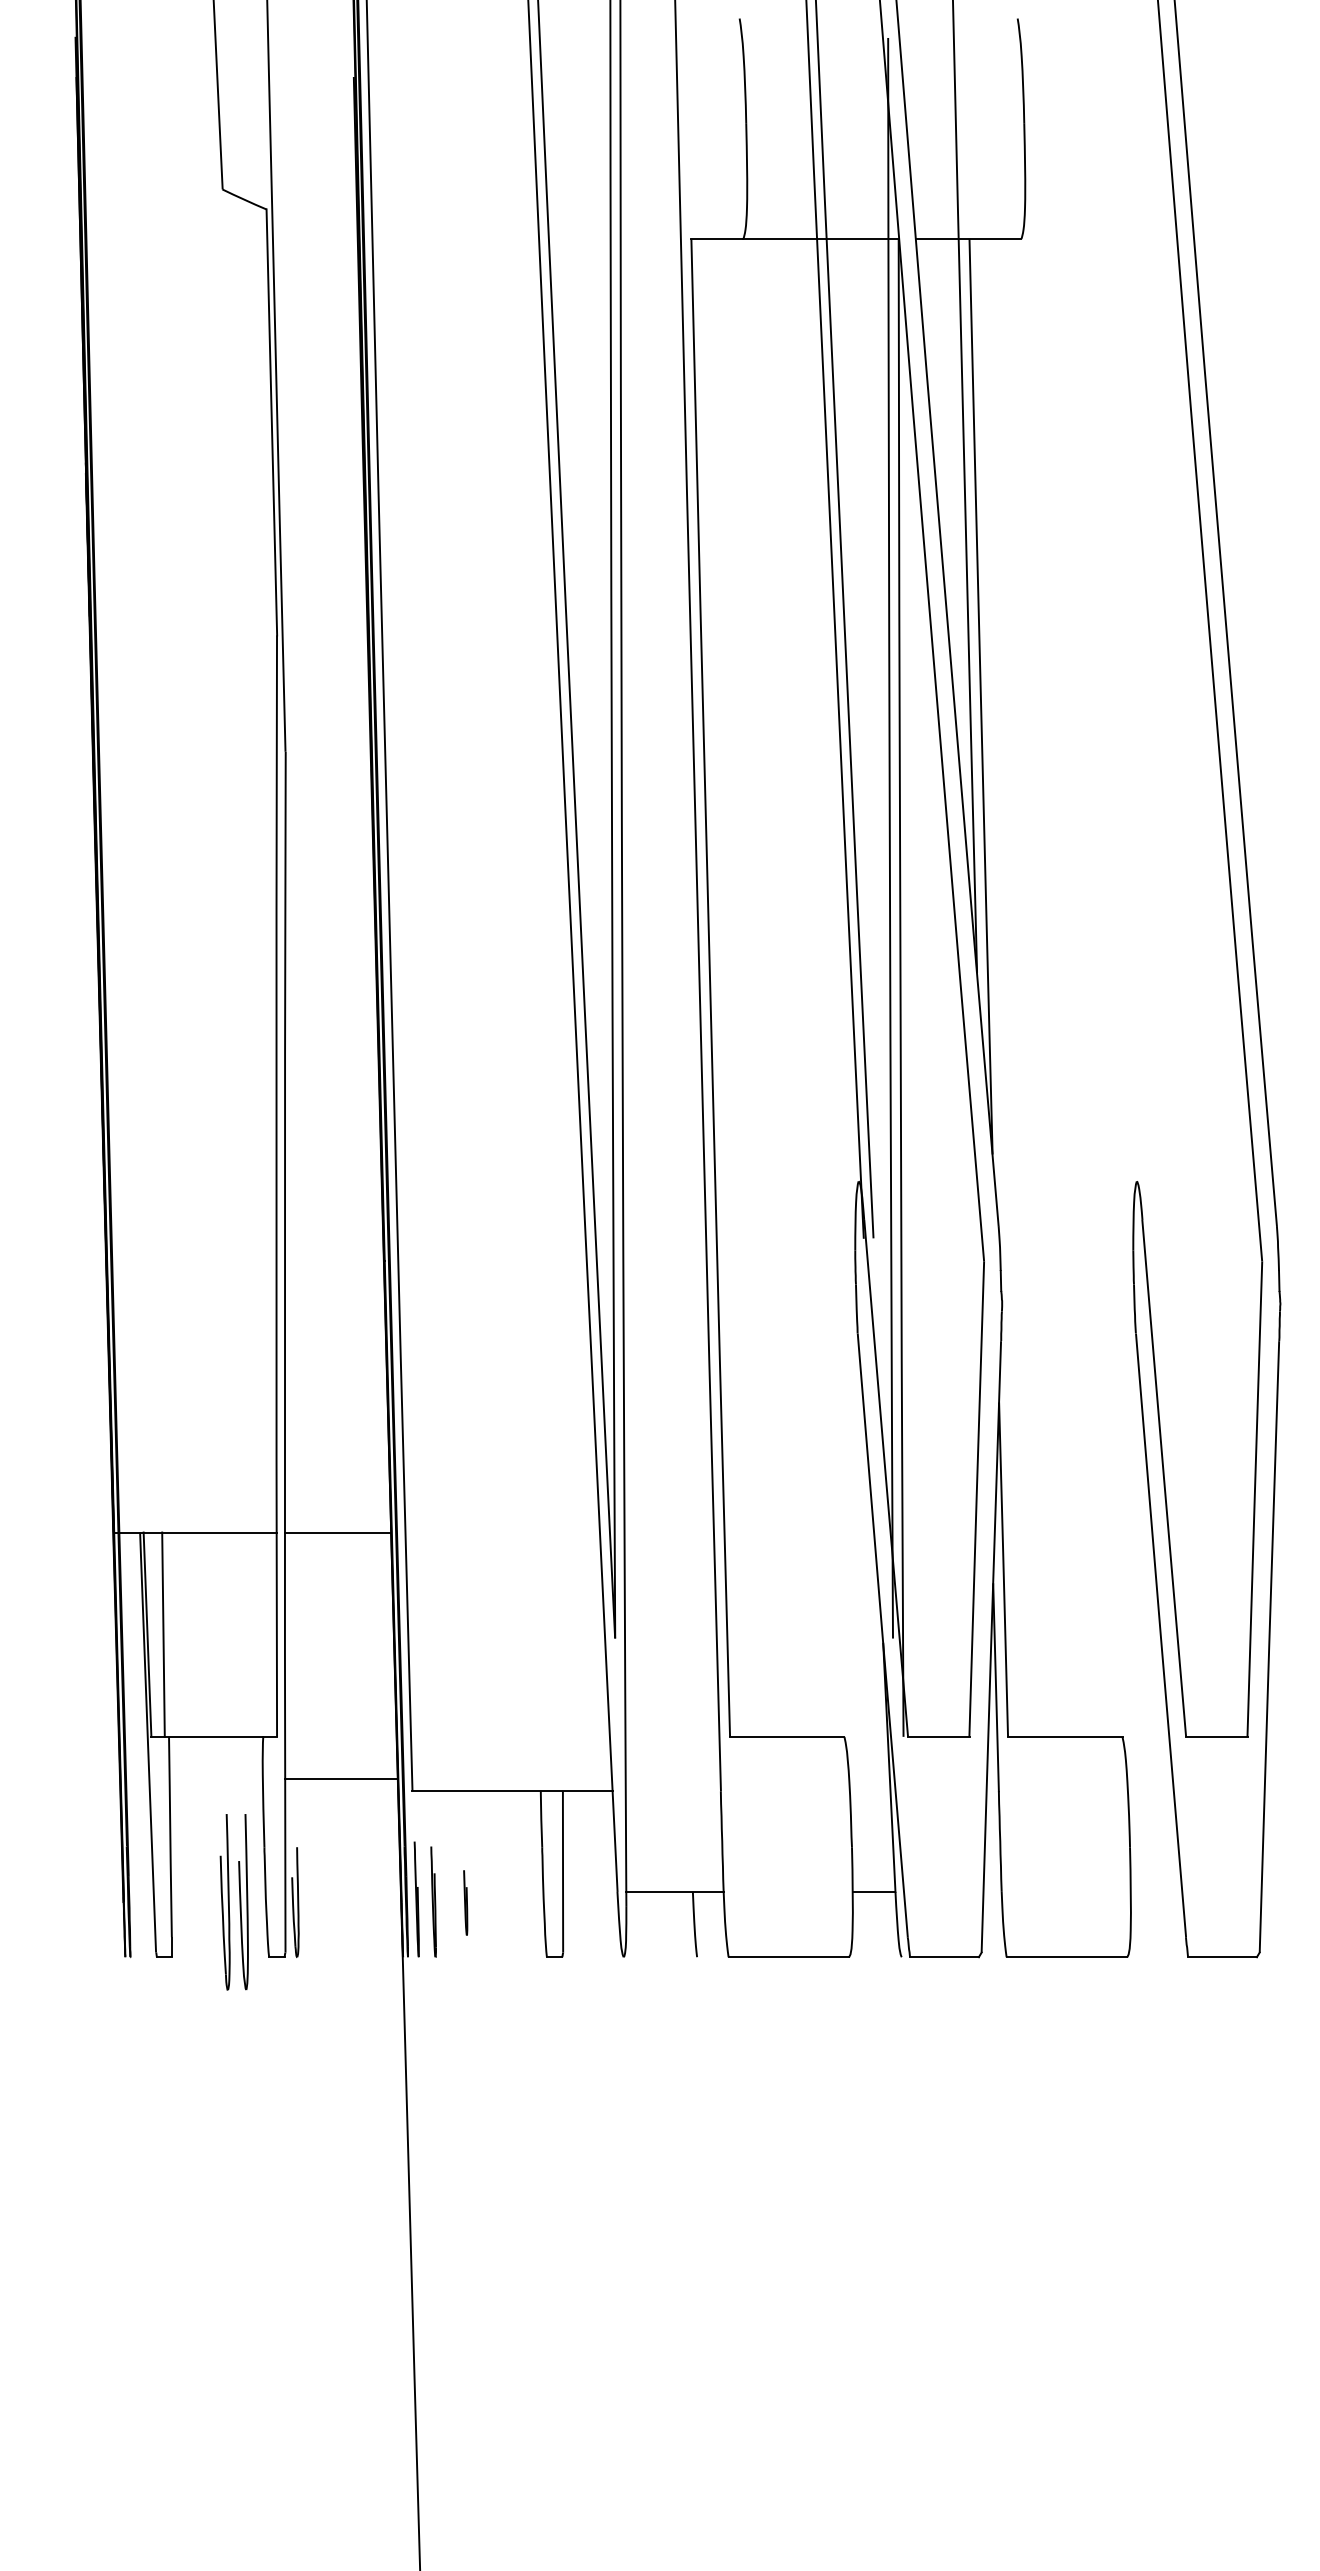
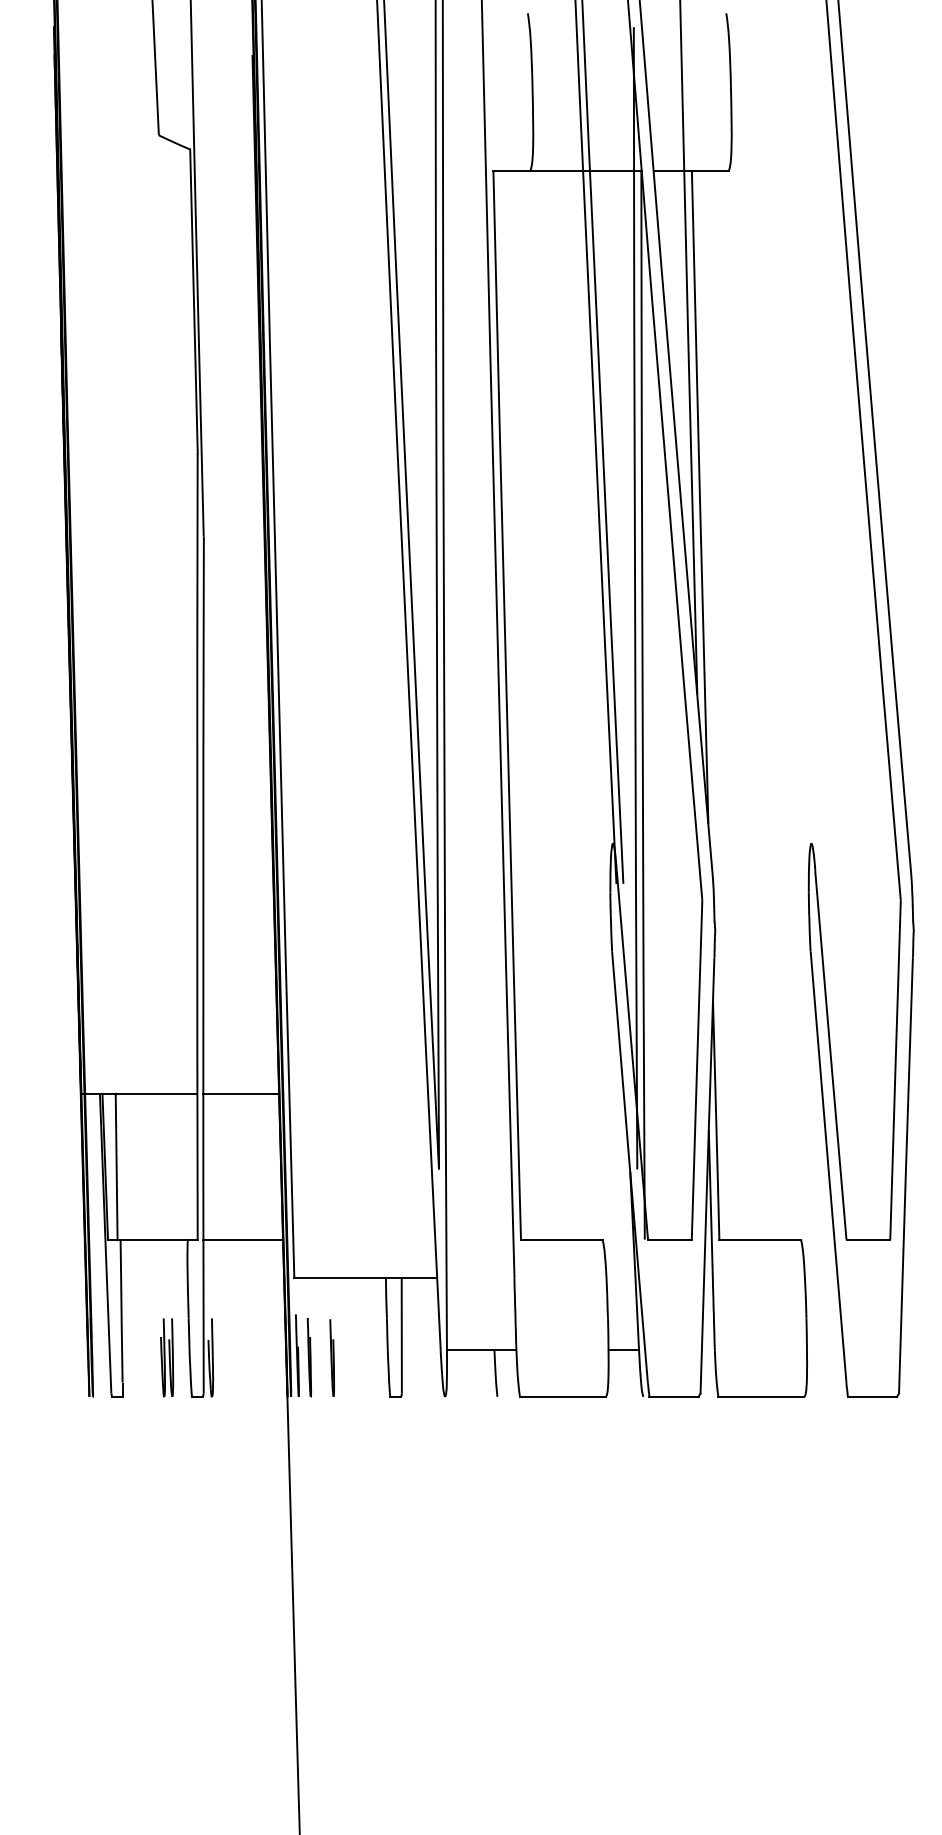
line: (340, 1778) -> (242, 1239), moved
part: (233, 1902) -> (166, 1357), size x0.62
part: (465, 1902) -> (332, 1357), size x1.67

